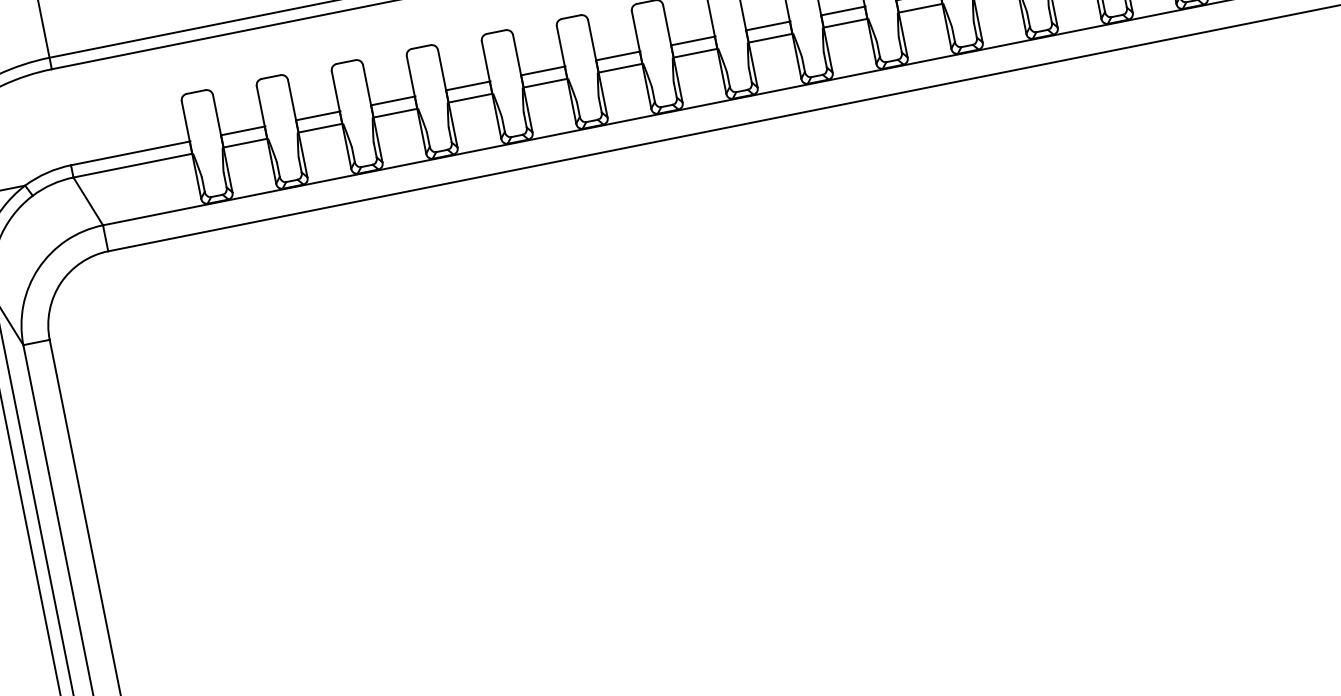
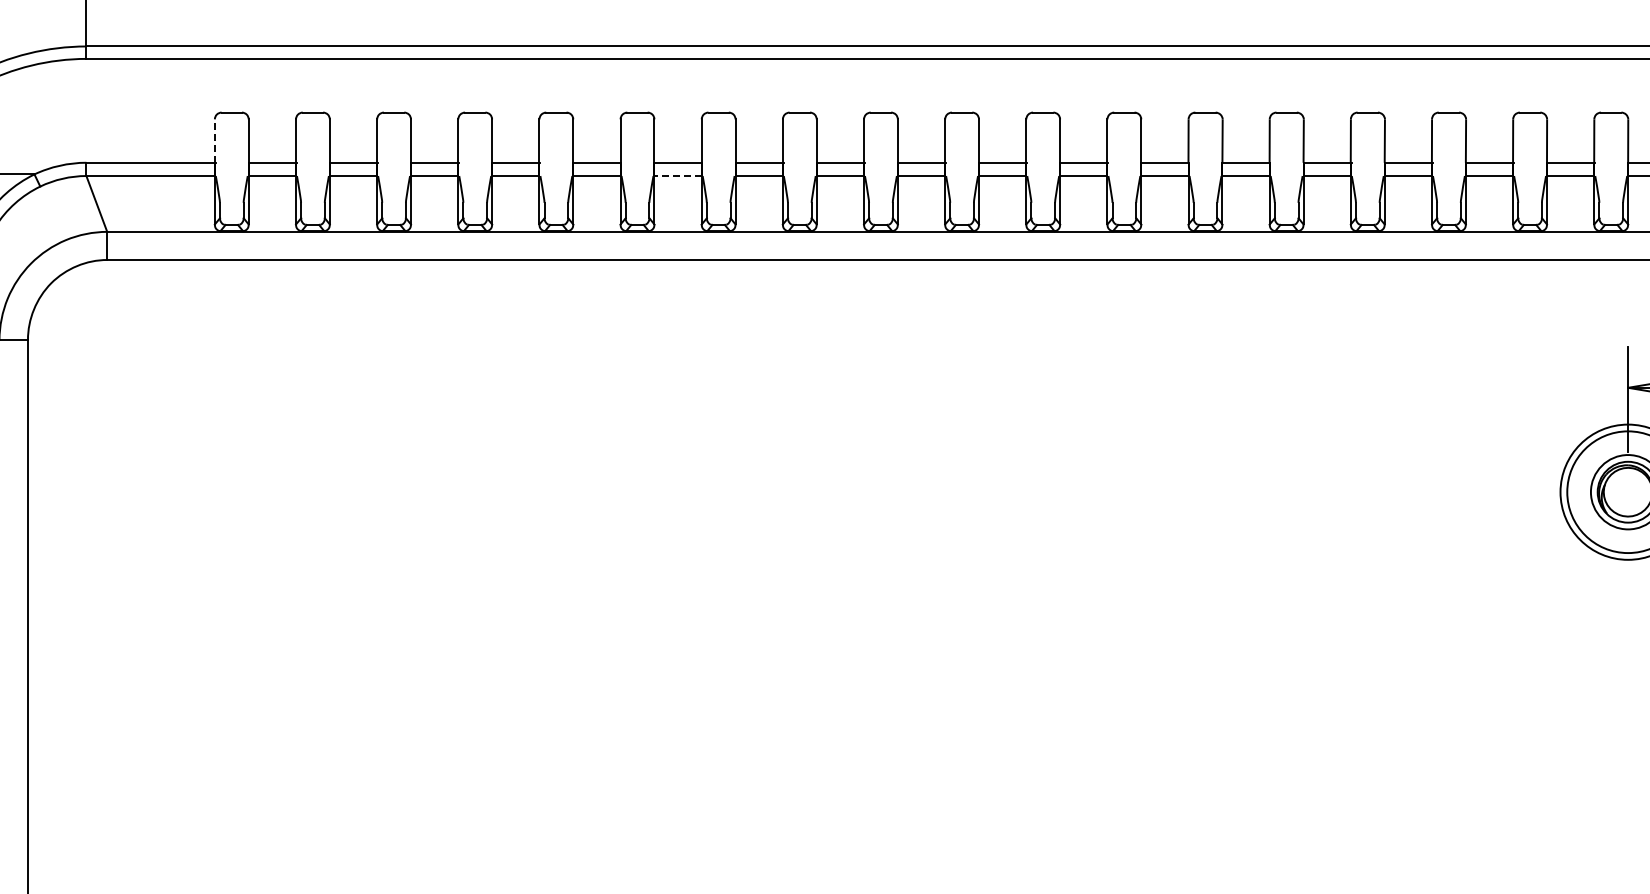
line: (620, 68) -> (678, 176), solid -> dashed
line: (185, 121) -> (214, 141), solid -> dashed

